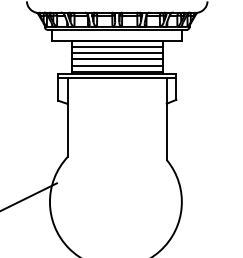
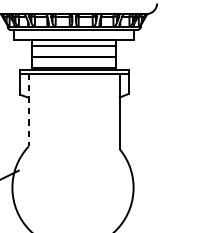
line: (116, 53) -> (73, 51), removed
line: (116, 65) -> (73, 62), removed
line: (67, 117) -> (28, 110), solid -> dashed

